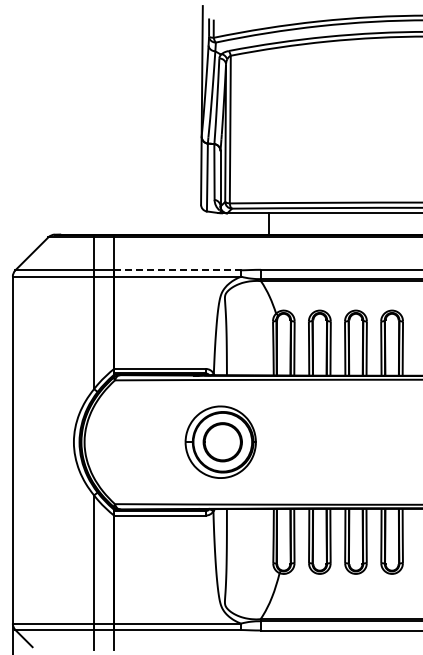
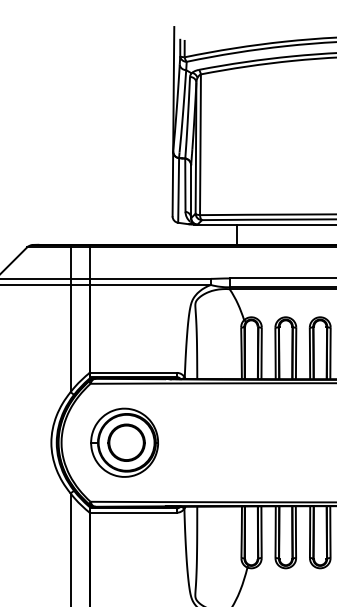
line: (178, 270) -> (151, 279), dashed -> solid
part: (220, 441) -> (124, 442), moved

